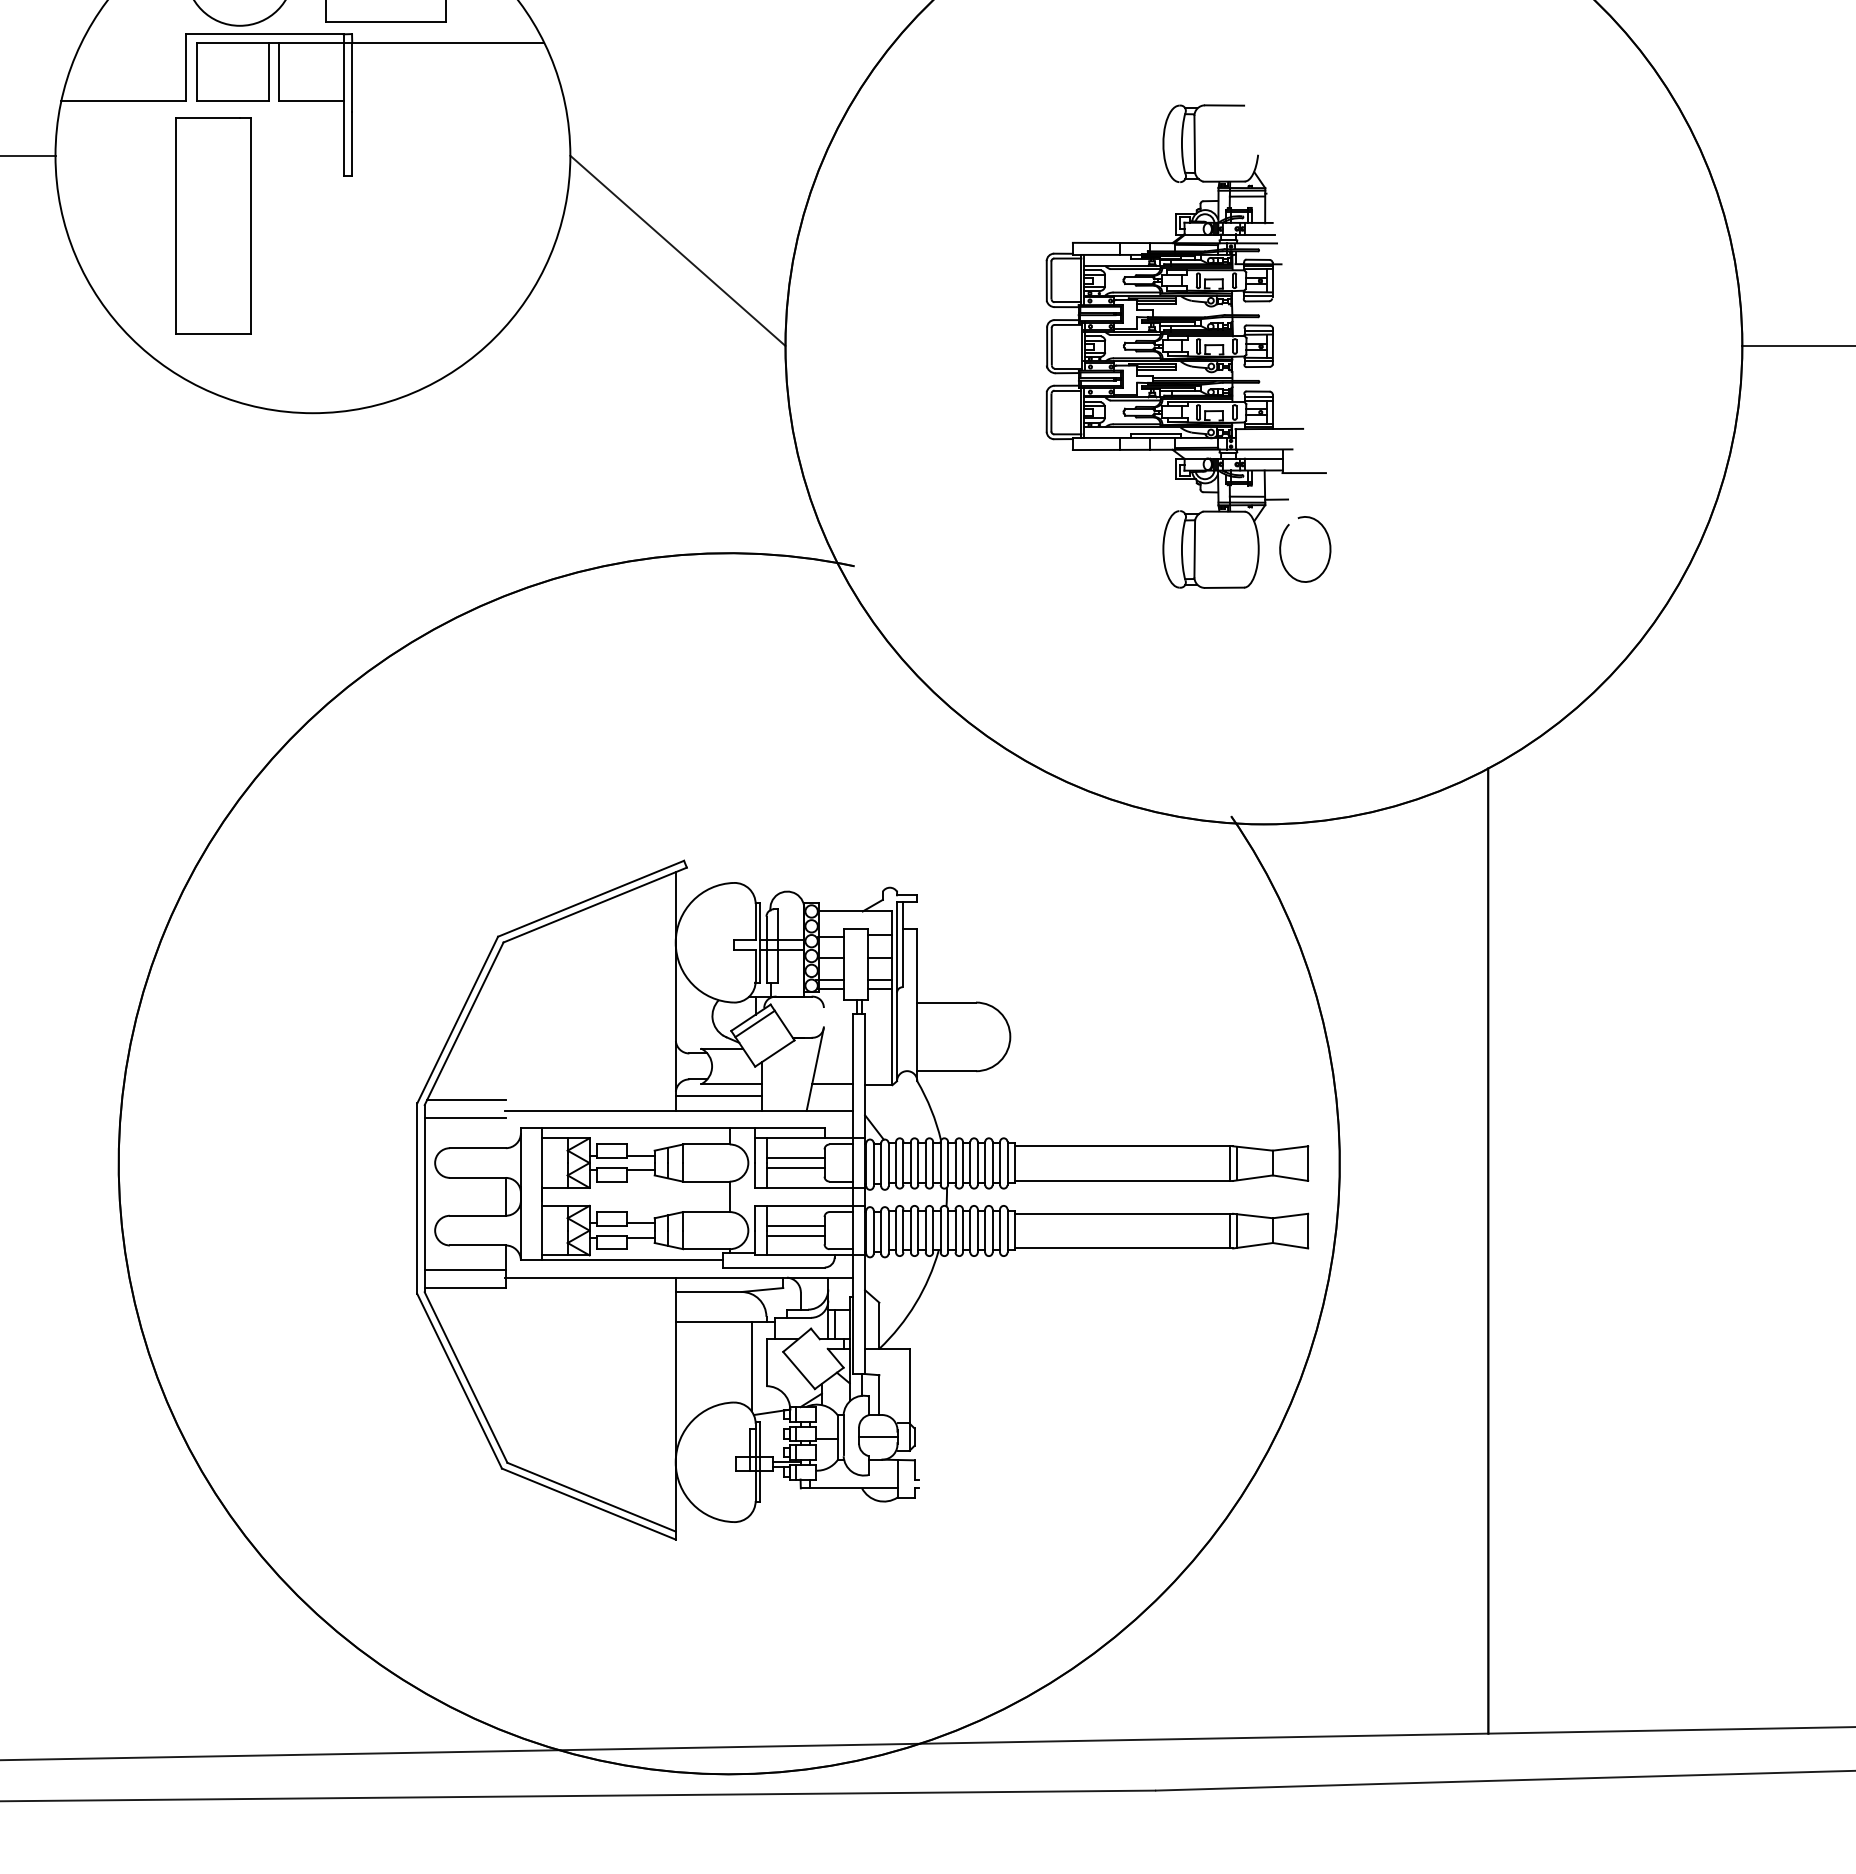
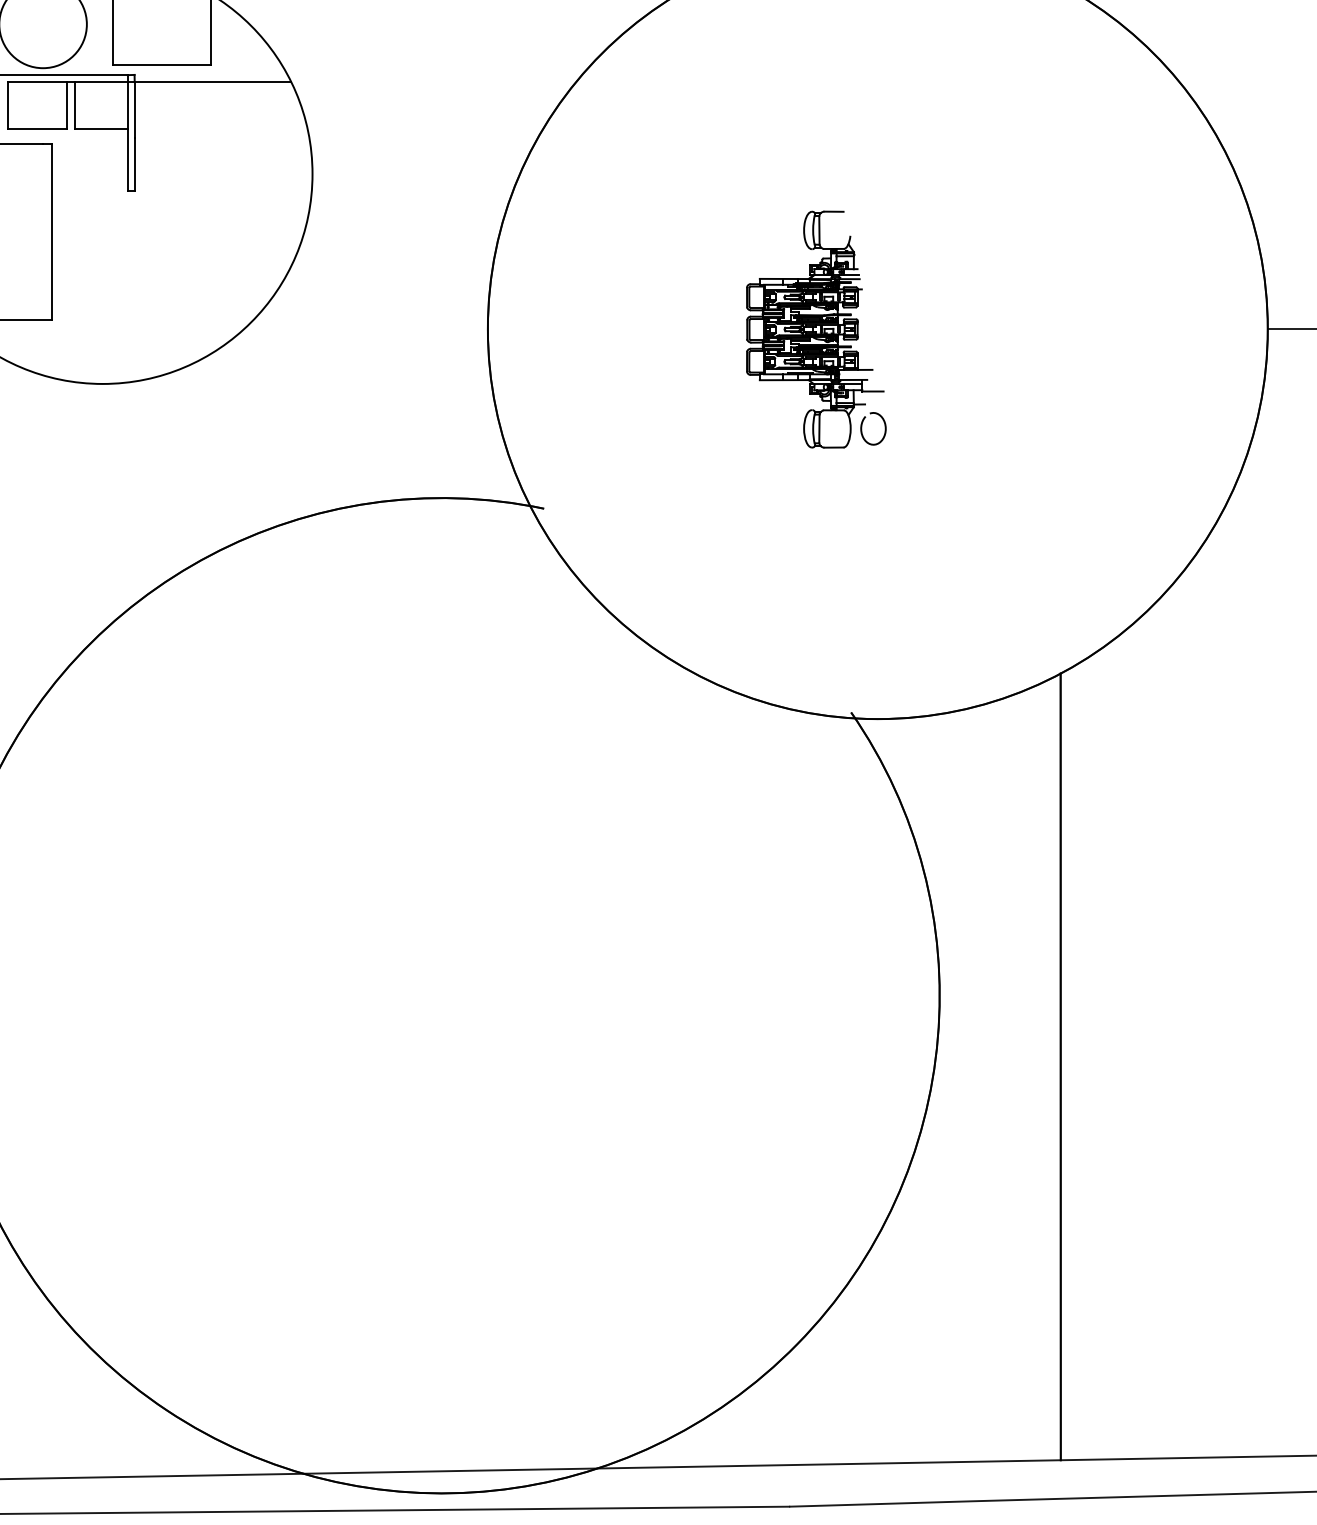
line: (677, 250) -> (399, 251), removed
part: (1188, 346) -> (816, 329), size x0.6
part: (862, 1199) -> (550, 1024), removed

